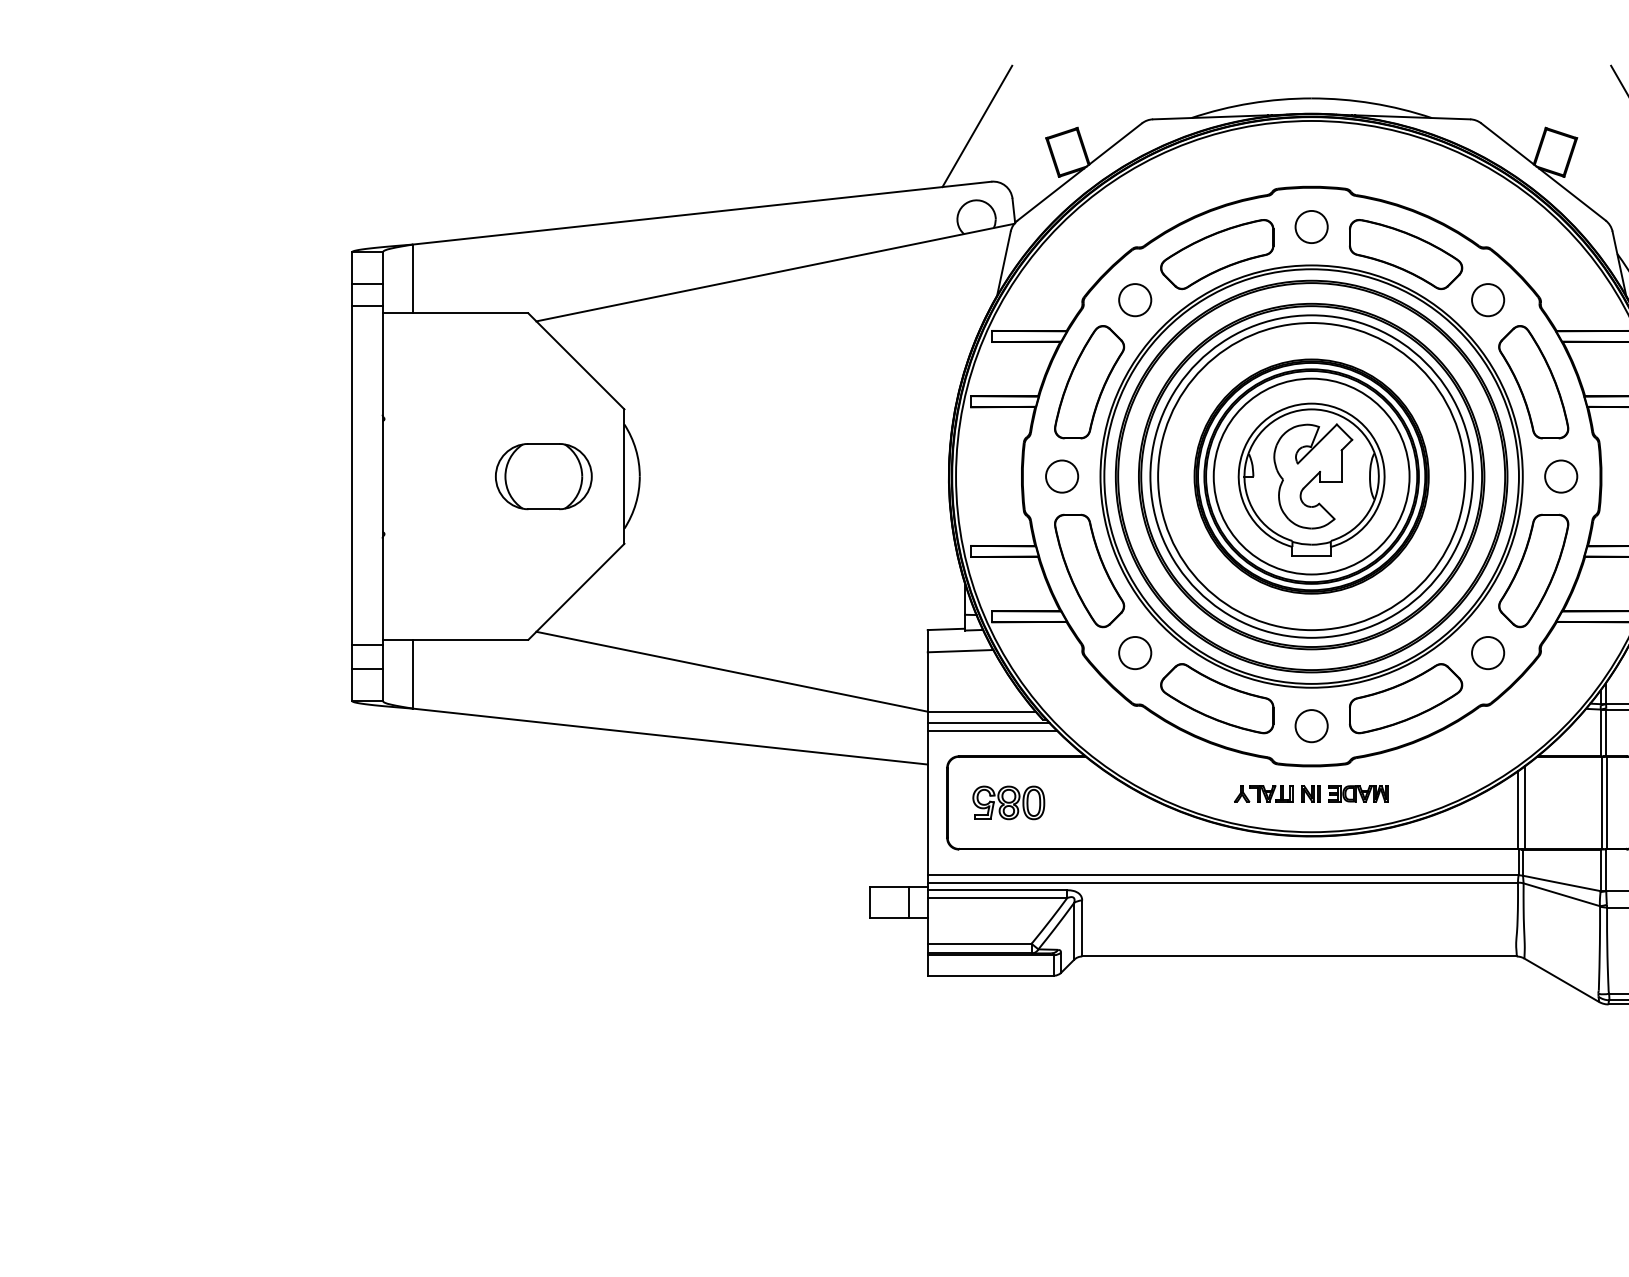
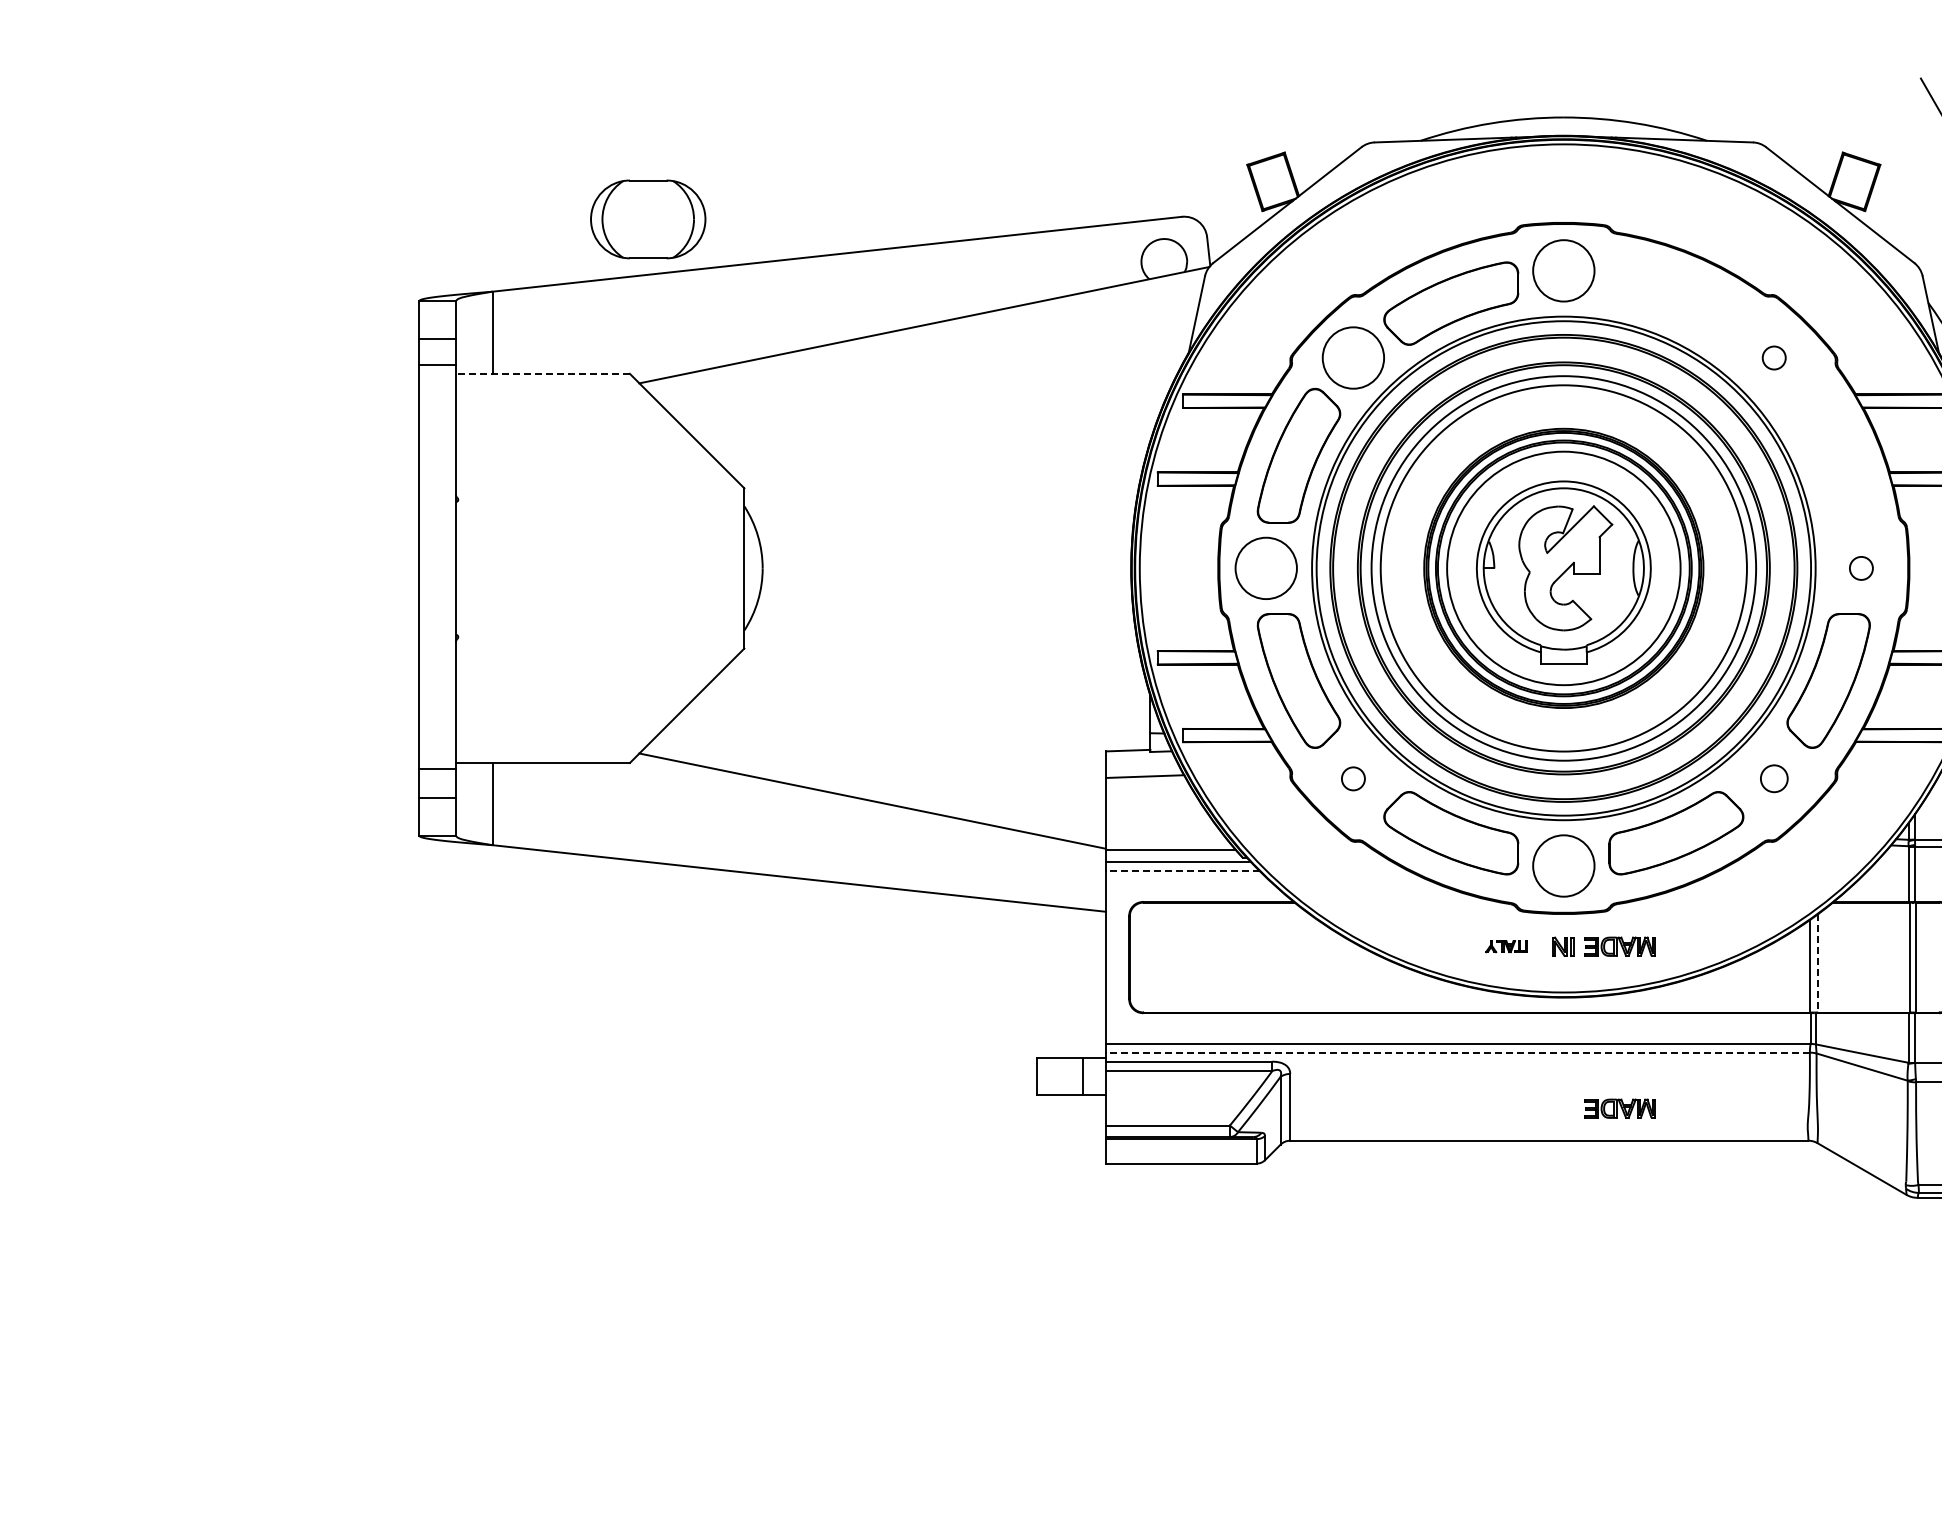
line: (976, 126) -> (1164, 150), removed
circle: (1311, 226) -> (1563, 270), size x1.6
part: (1406, 254) -> (1676, 303), removed
circle: (1135, 299) -> (1353, 357), size x1.6
circle: (1488, 299) -> (1774, 357), size x0.6
line: (455, 313) -> (542, 373), solid -> dashed
part: (1533, 381) -> (1828, 455), removed
part: (544, 476) -> (648, 219), moved
circle: (1062, 476) -> (1266, 568), size x1.6
circle: (1561, 476) -> (1861, 568), size x0.6
circle: (1135, 652) -> (1353, 778), size x0.6
circle: (1488, 652) -> (1774, 778), size x0.7
circle: (1311, 725) -> (1563, 865), size x1.6
line: (991, 730) -> (1182, 871), solid -> dashed
part: (1263, 793) -> (1506, 946), size x0.6
part: (1008, 802) -> (1202, 957), removed
line: (1525, 807) -> (1818, 963), solid -> dashed
line: (1222, 882) -> (1457, 1052), solid -> dashed
part: (1358, 929) -> (1619, 1108), added

